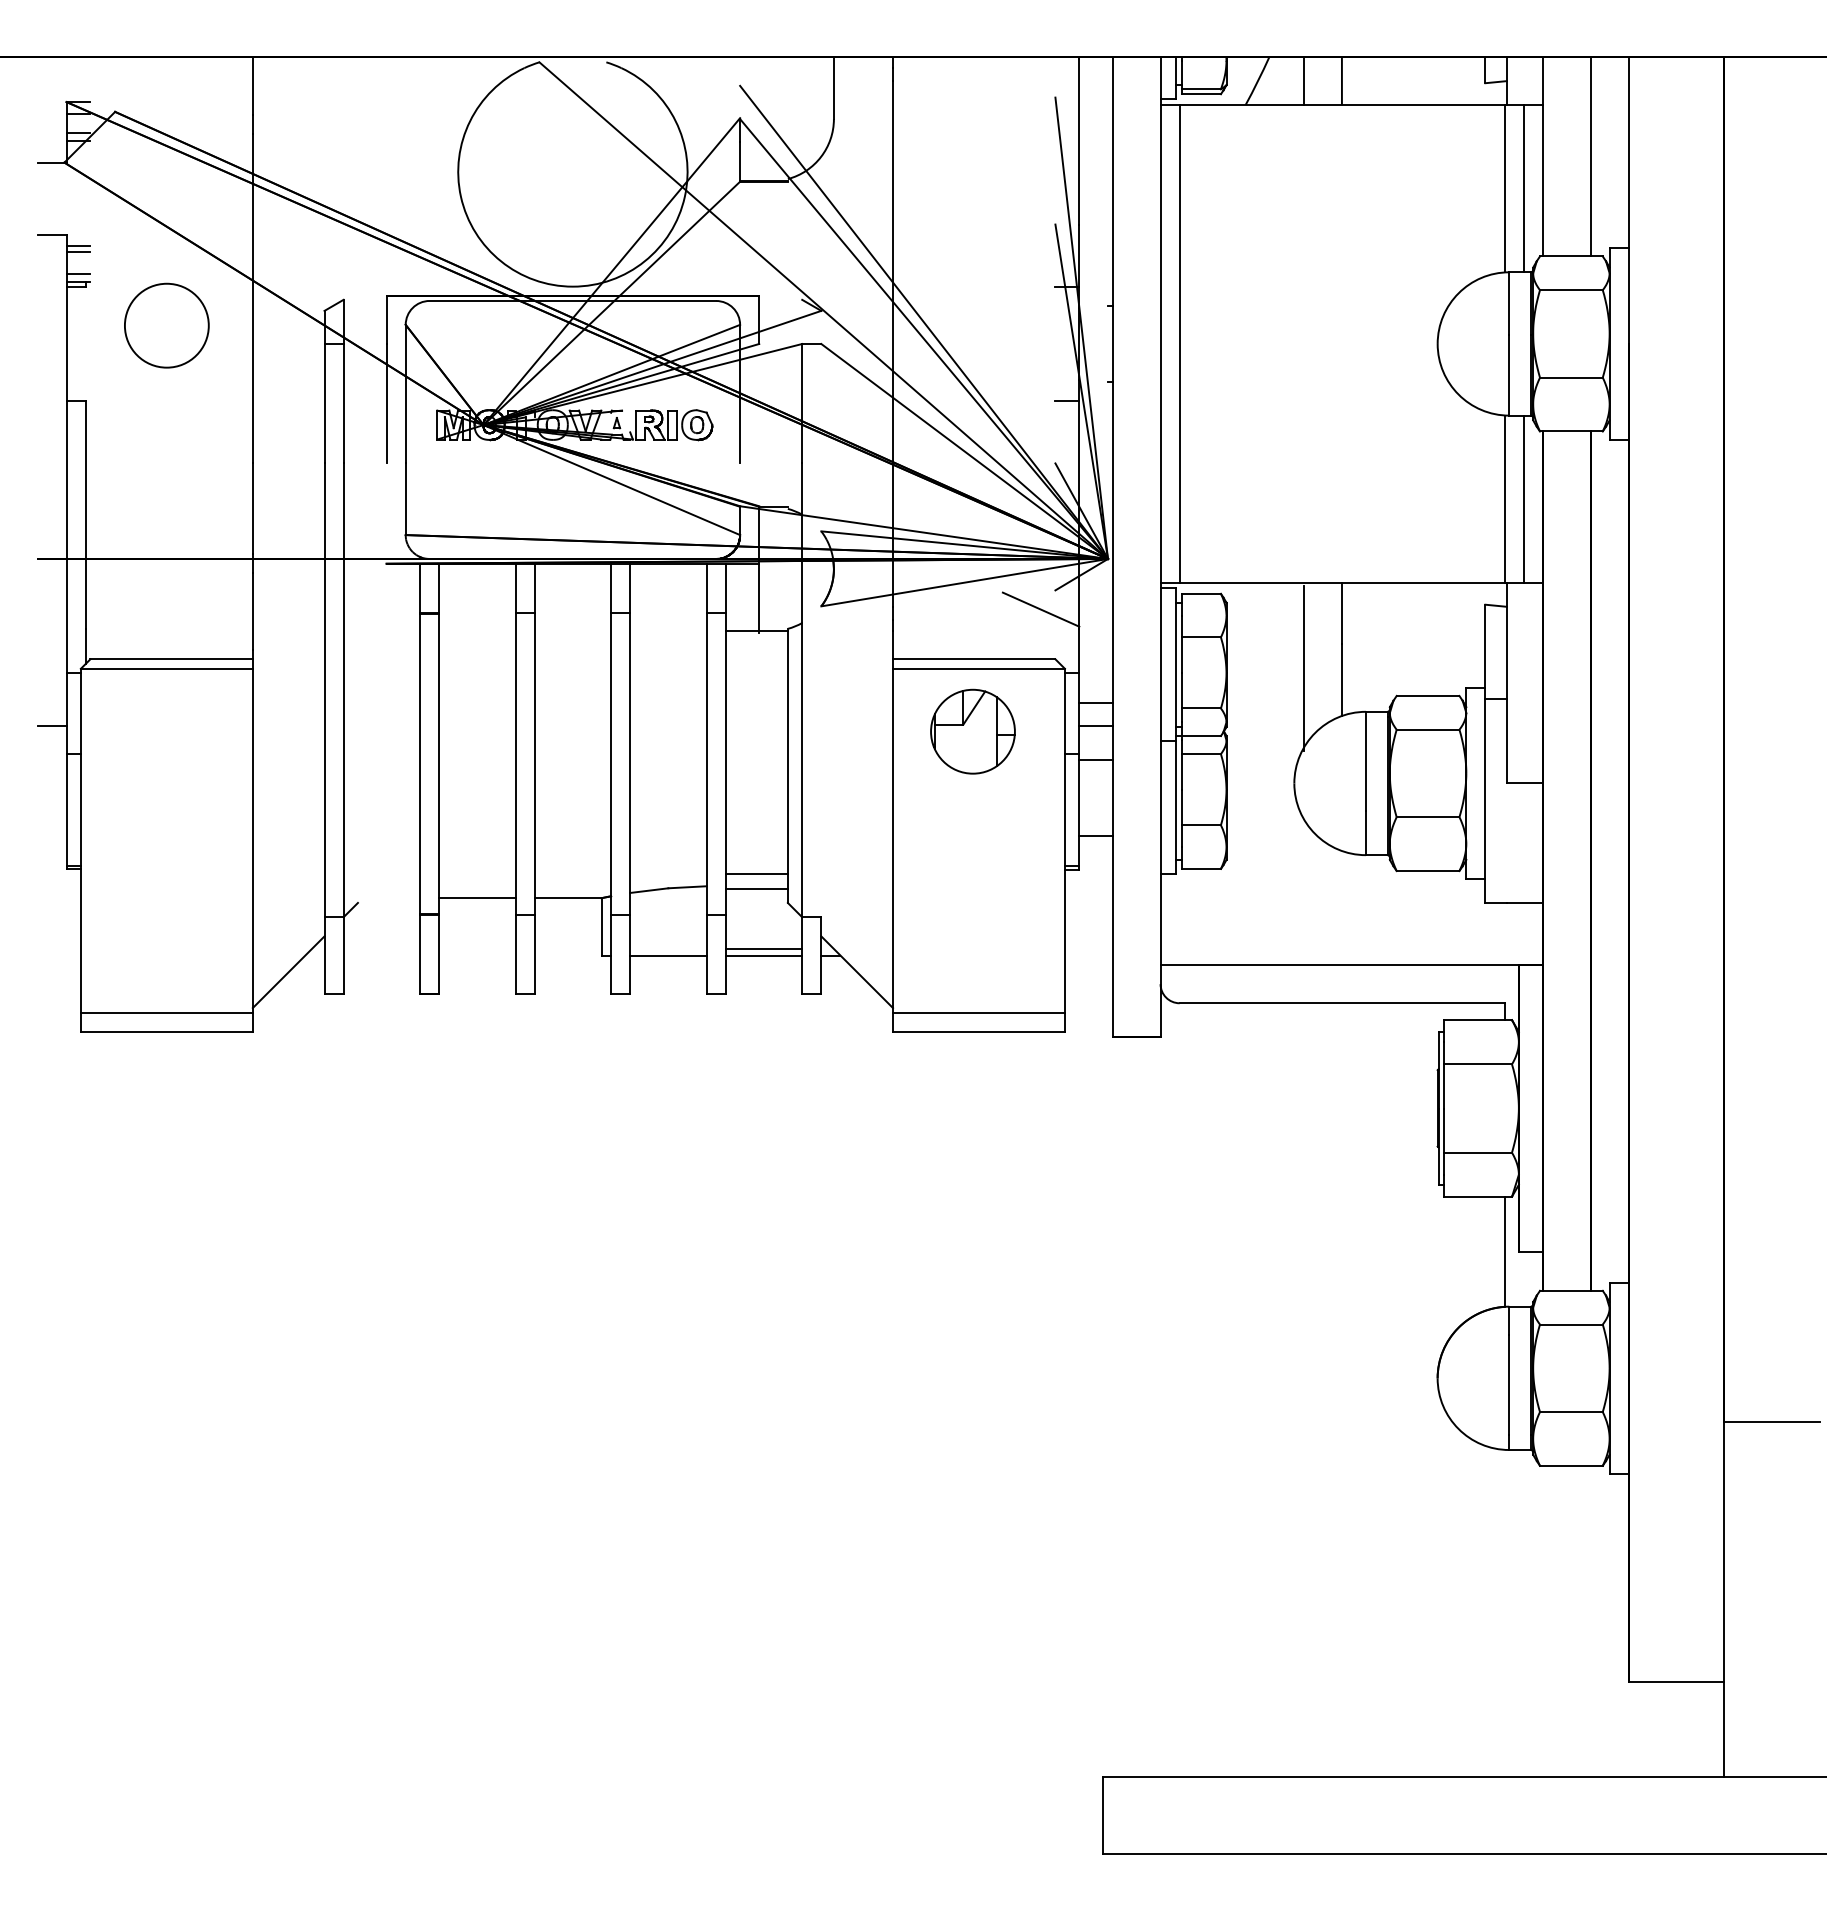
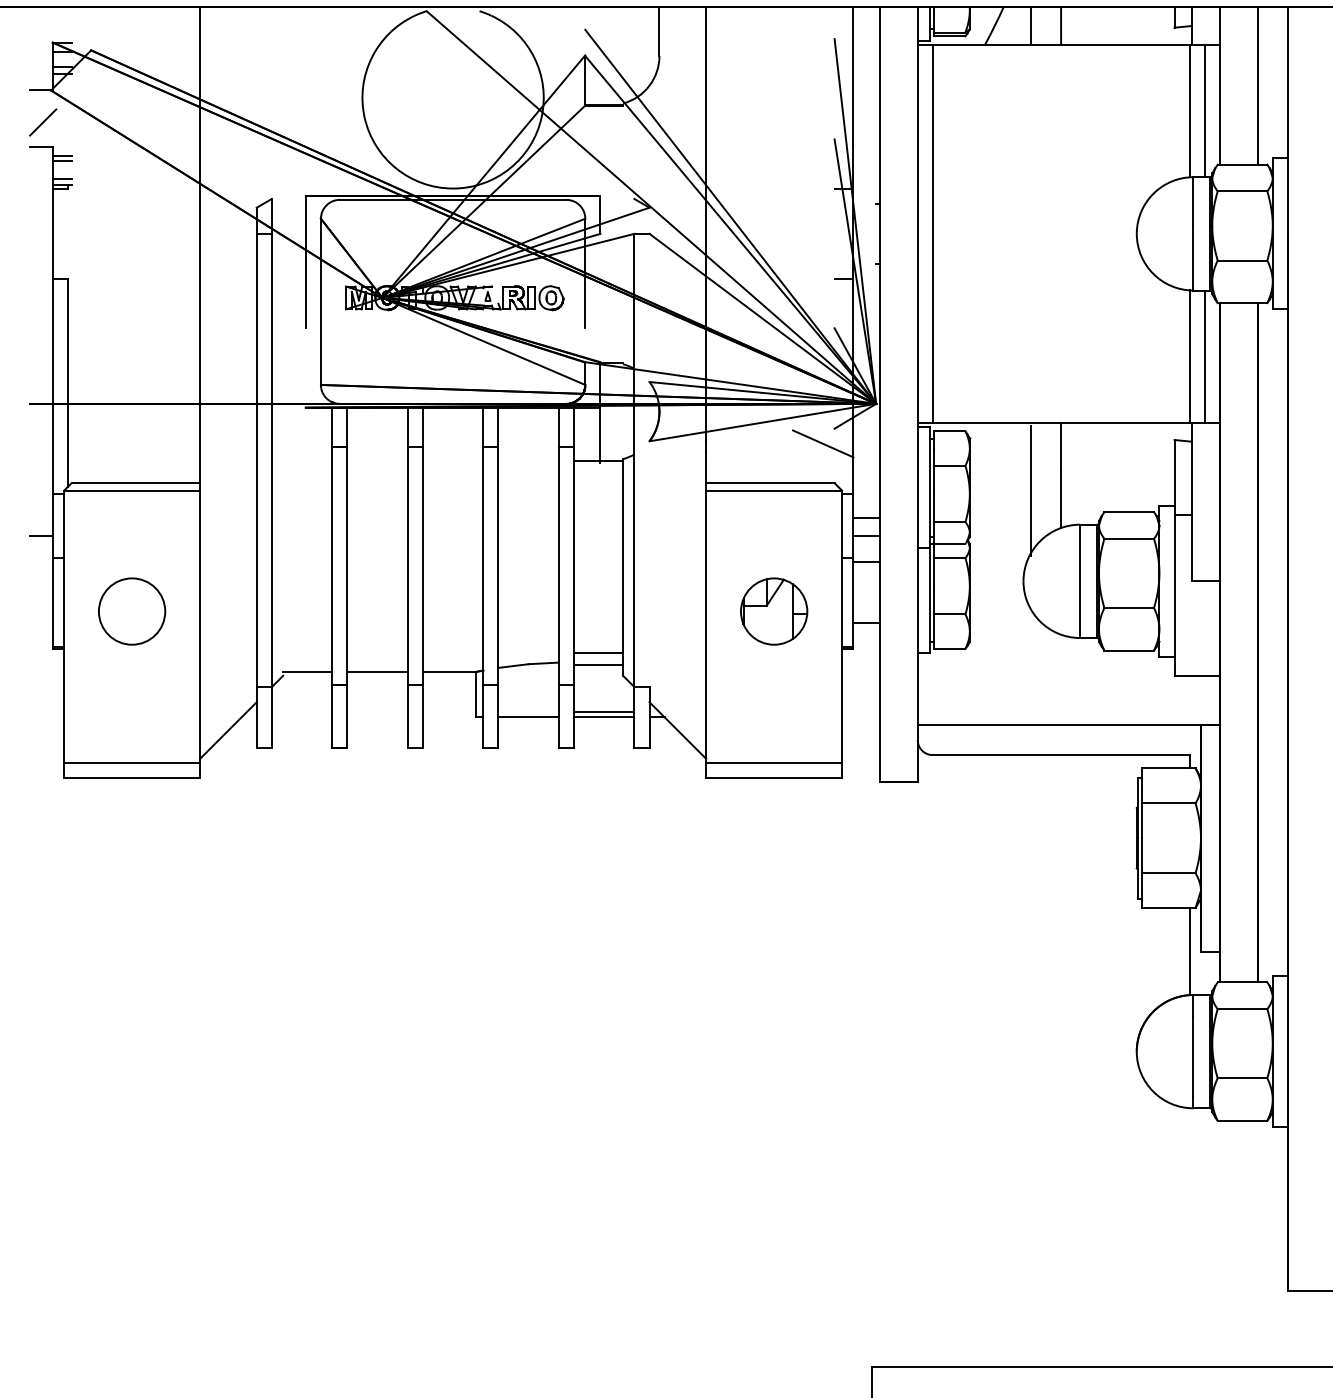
line: (53, 202) -> (42, 122), added
circle: (166, 325) -> (131, 611), moved
part: (972, 731) -> (773, 611), moved
line: (388, 898) -> (307, 672), added

